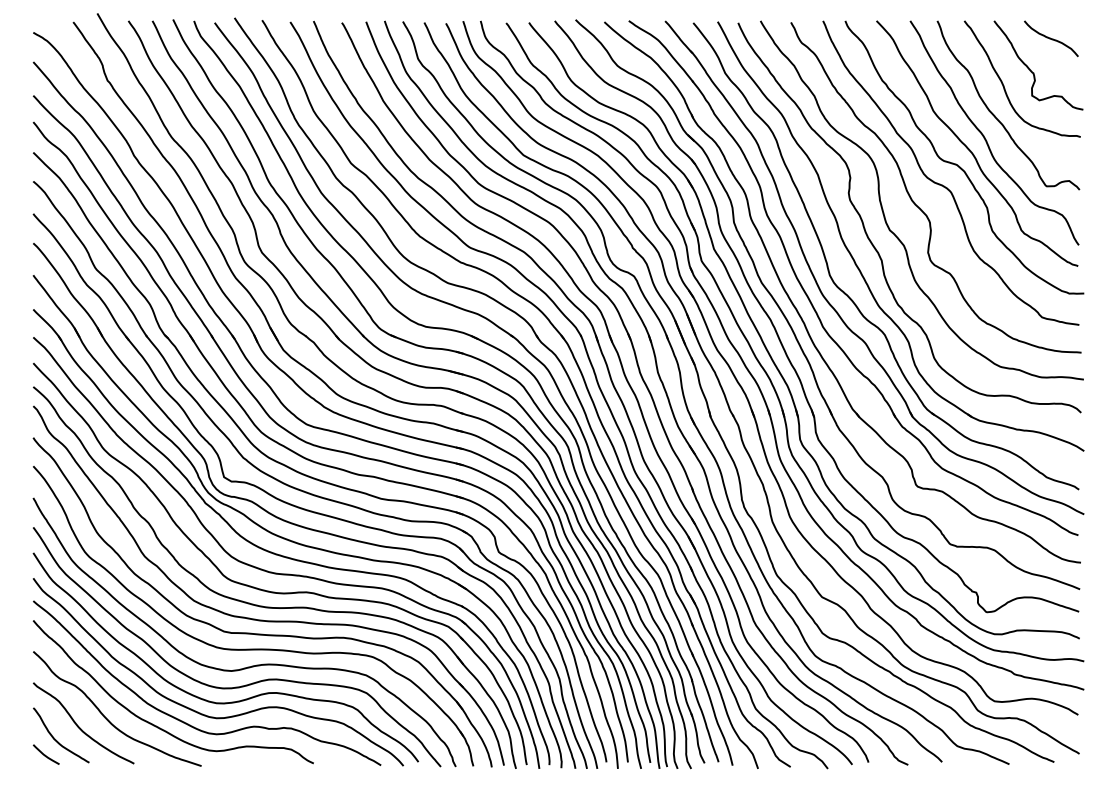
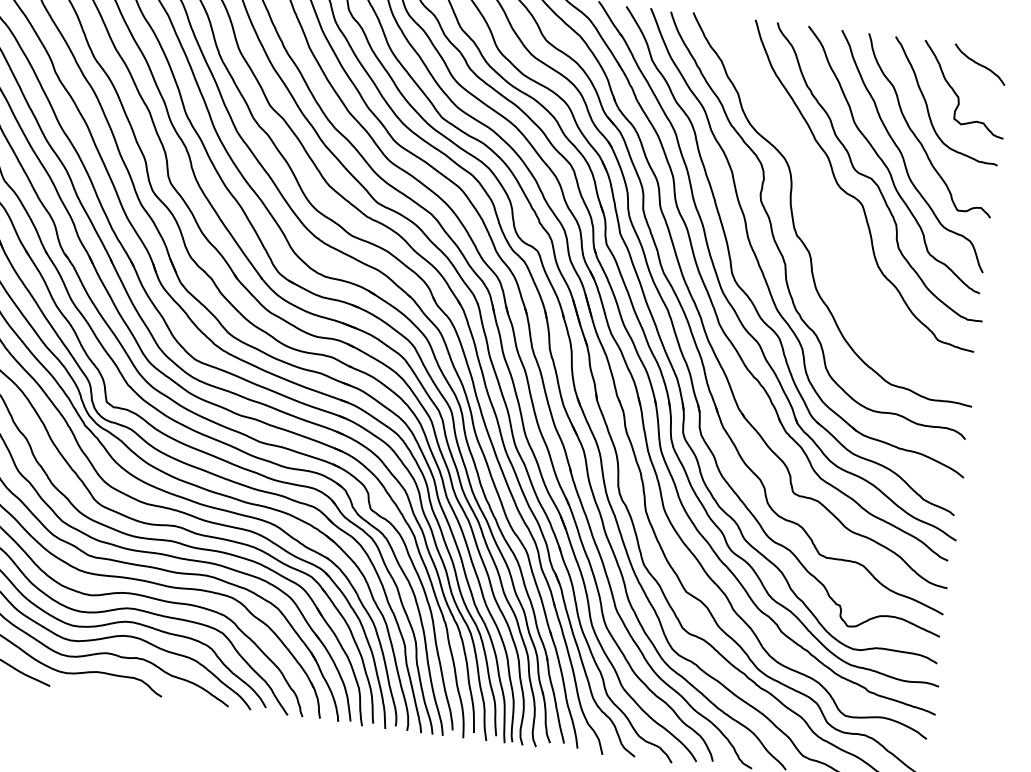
curve: (920, 207) -> (830, 216), removed

